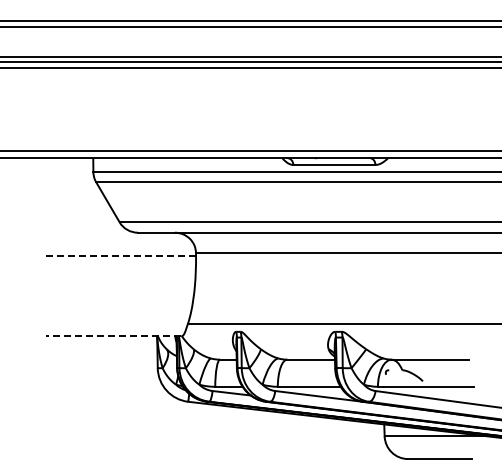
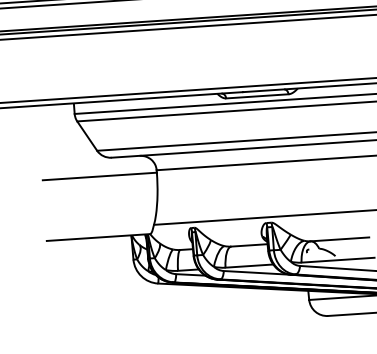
line: (120, 256) -> (99, 176), dashed -> solid
line: (113, 336) -> (98, 237), dashed -> solid

